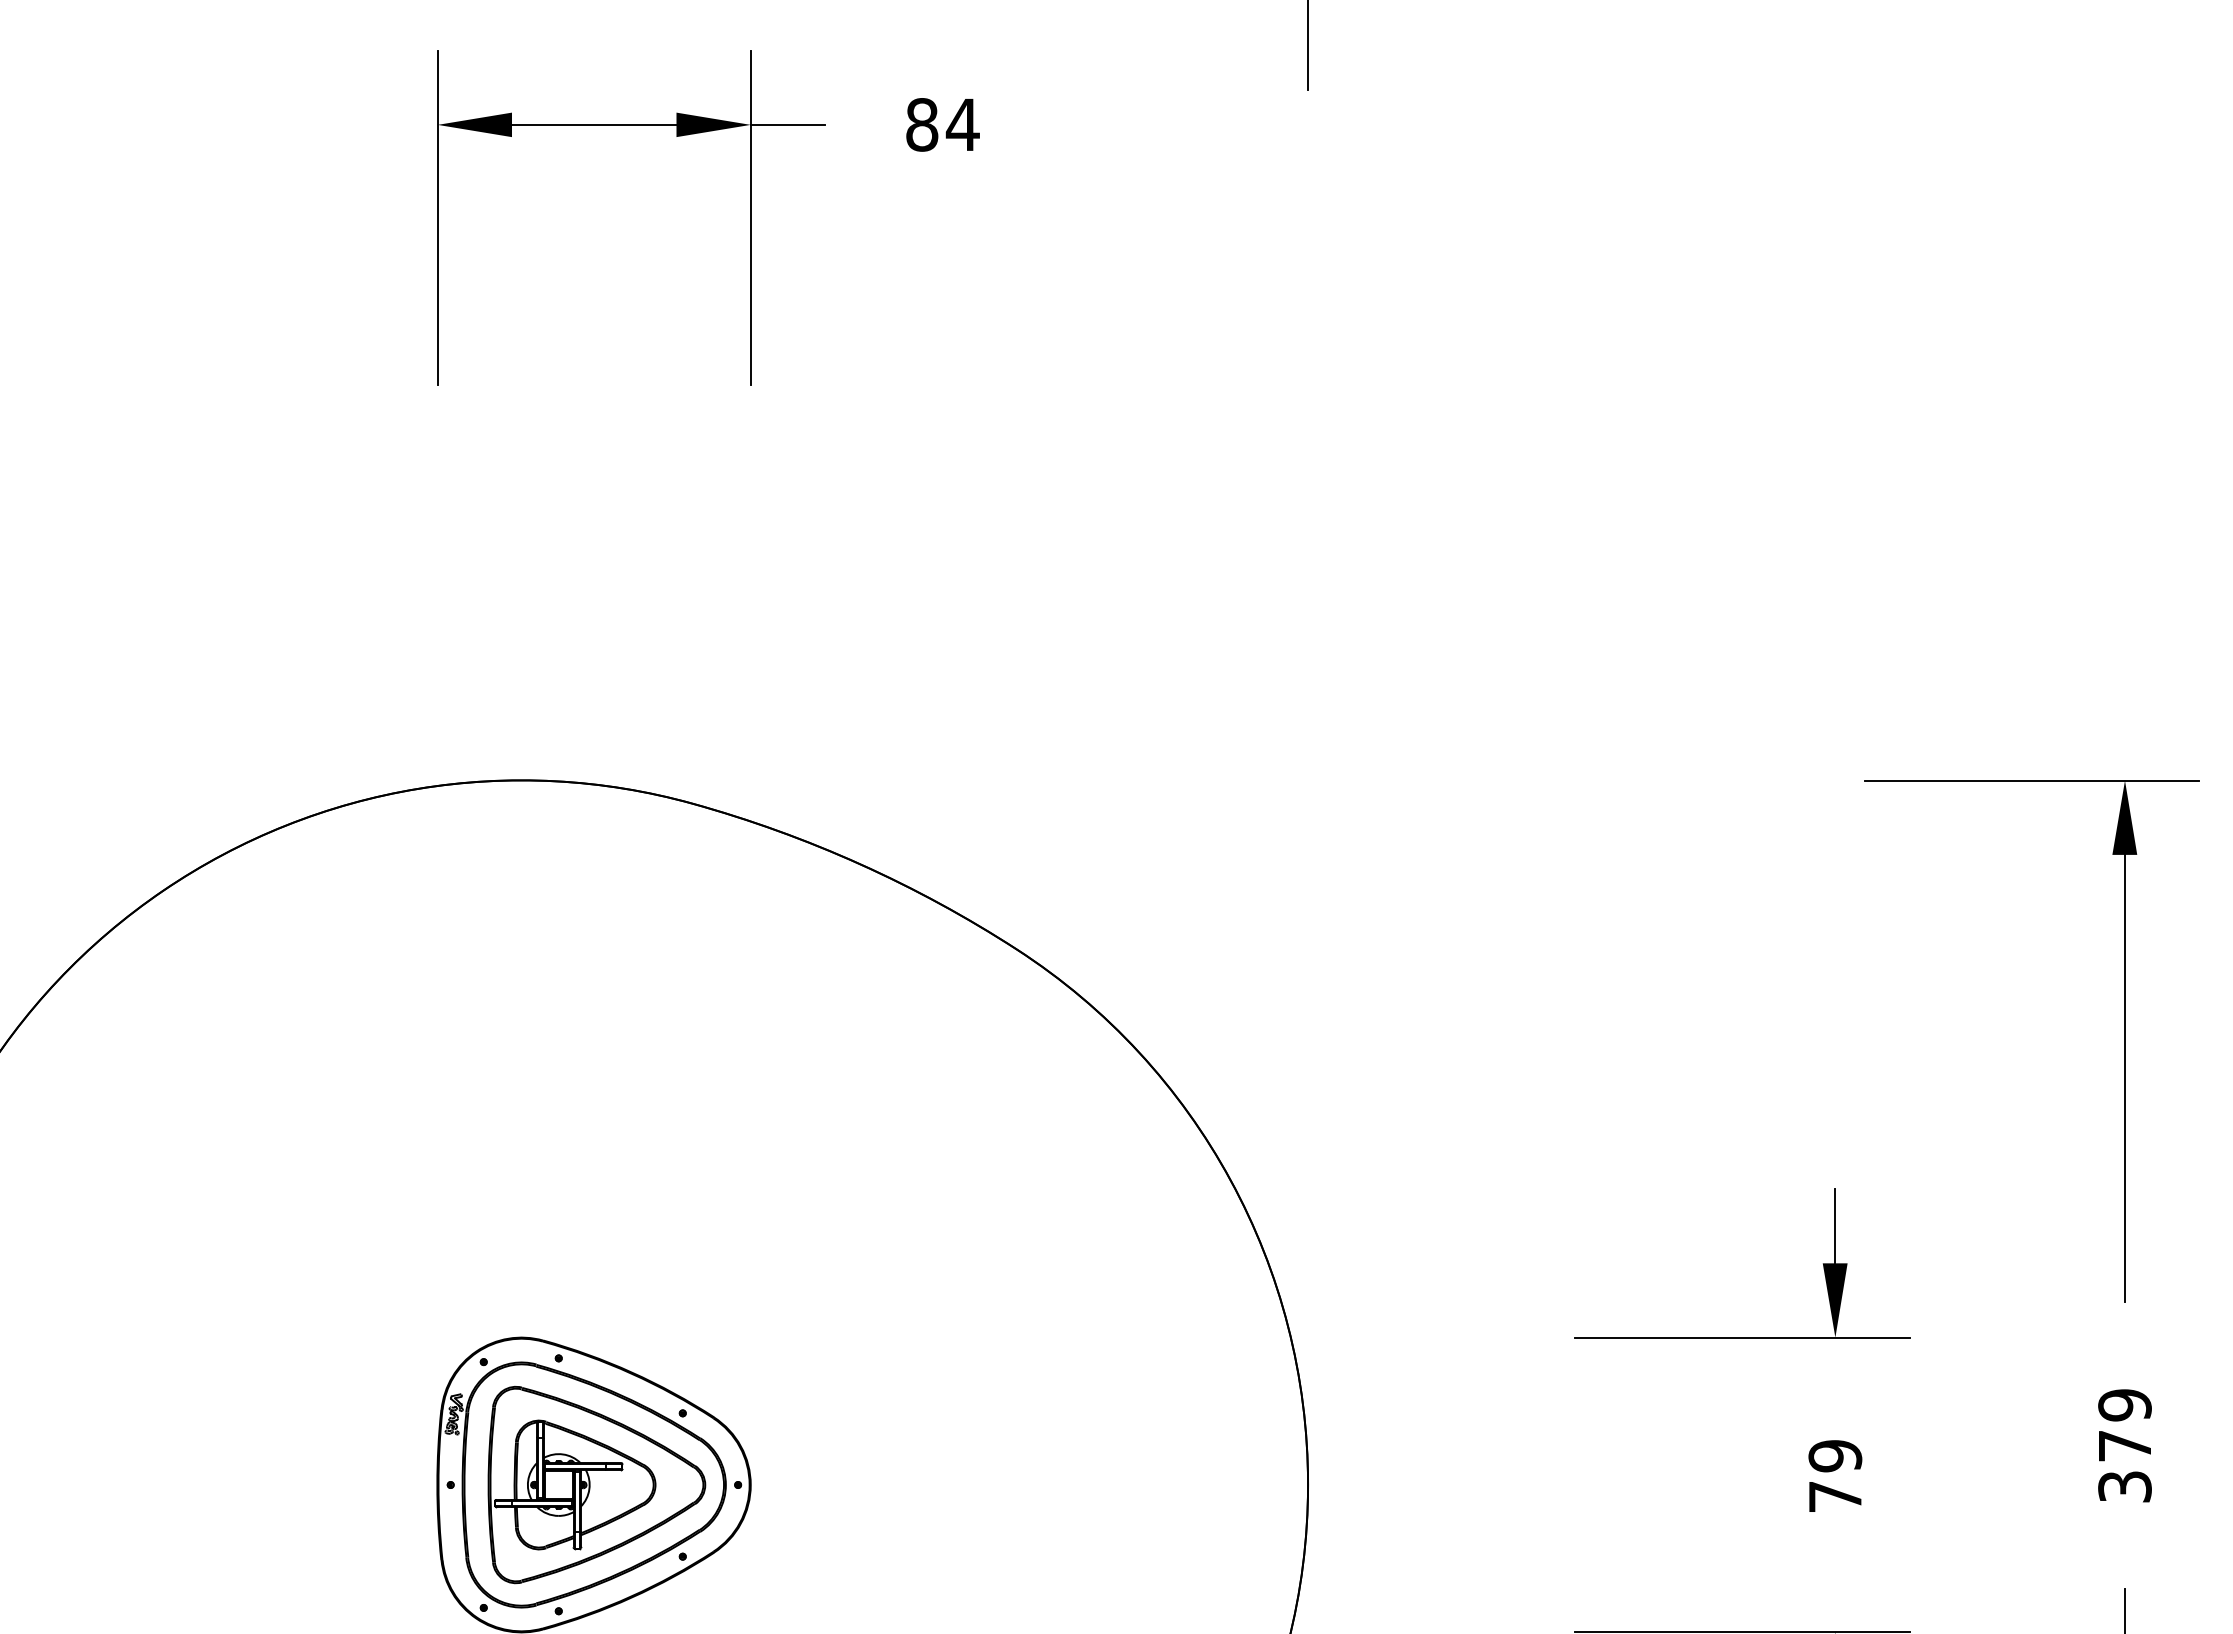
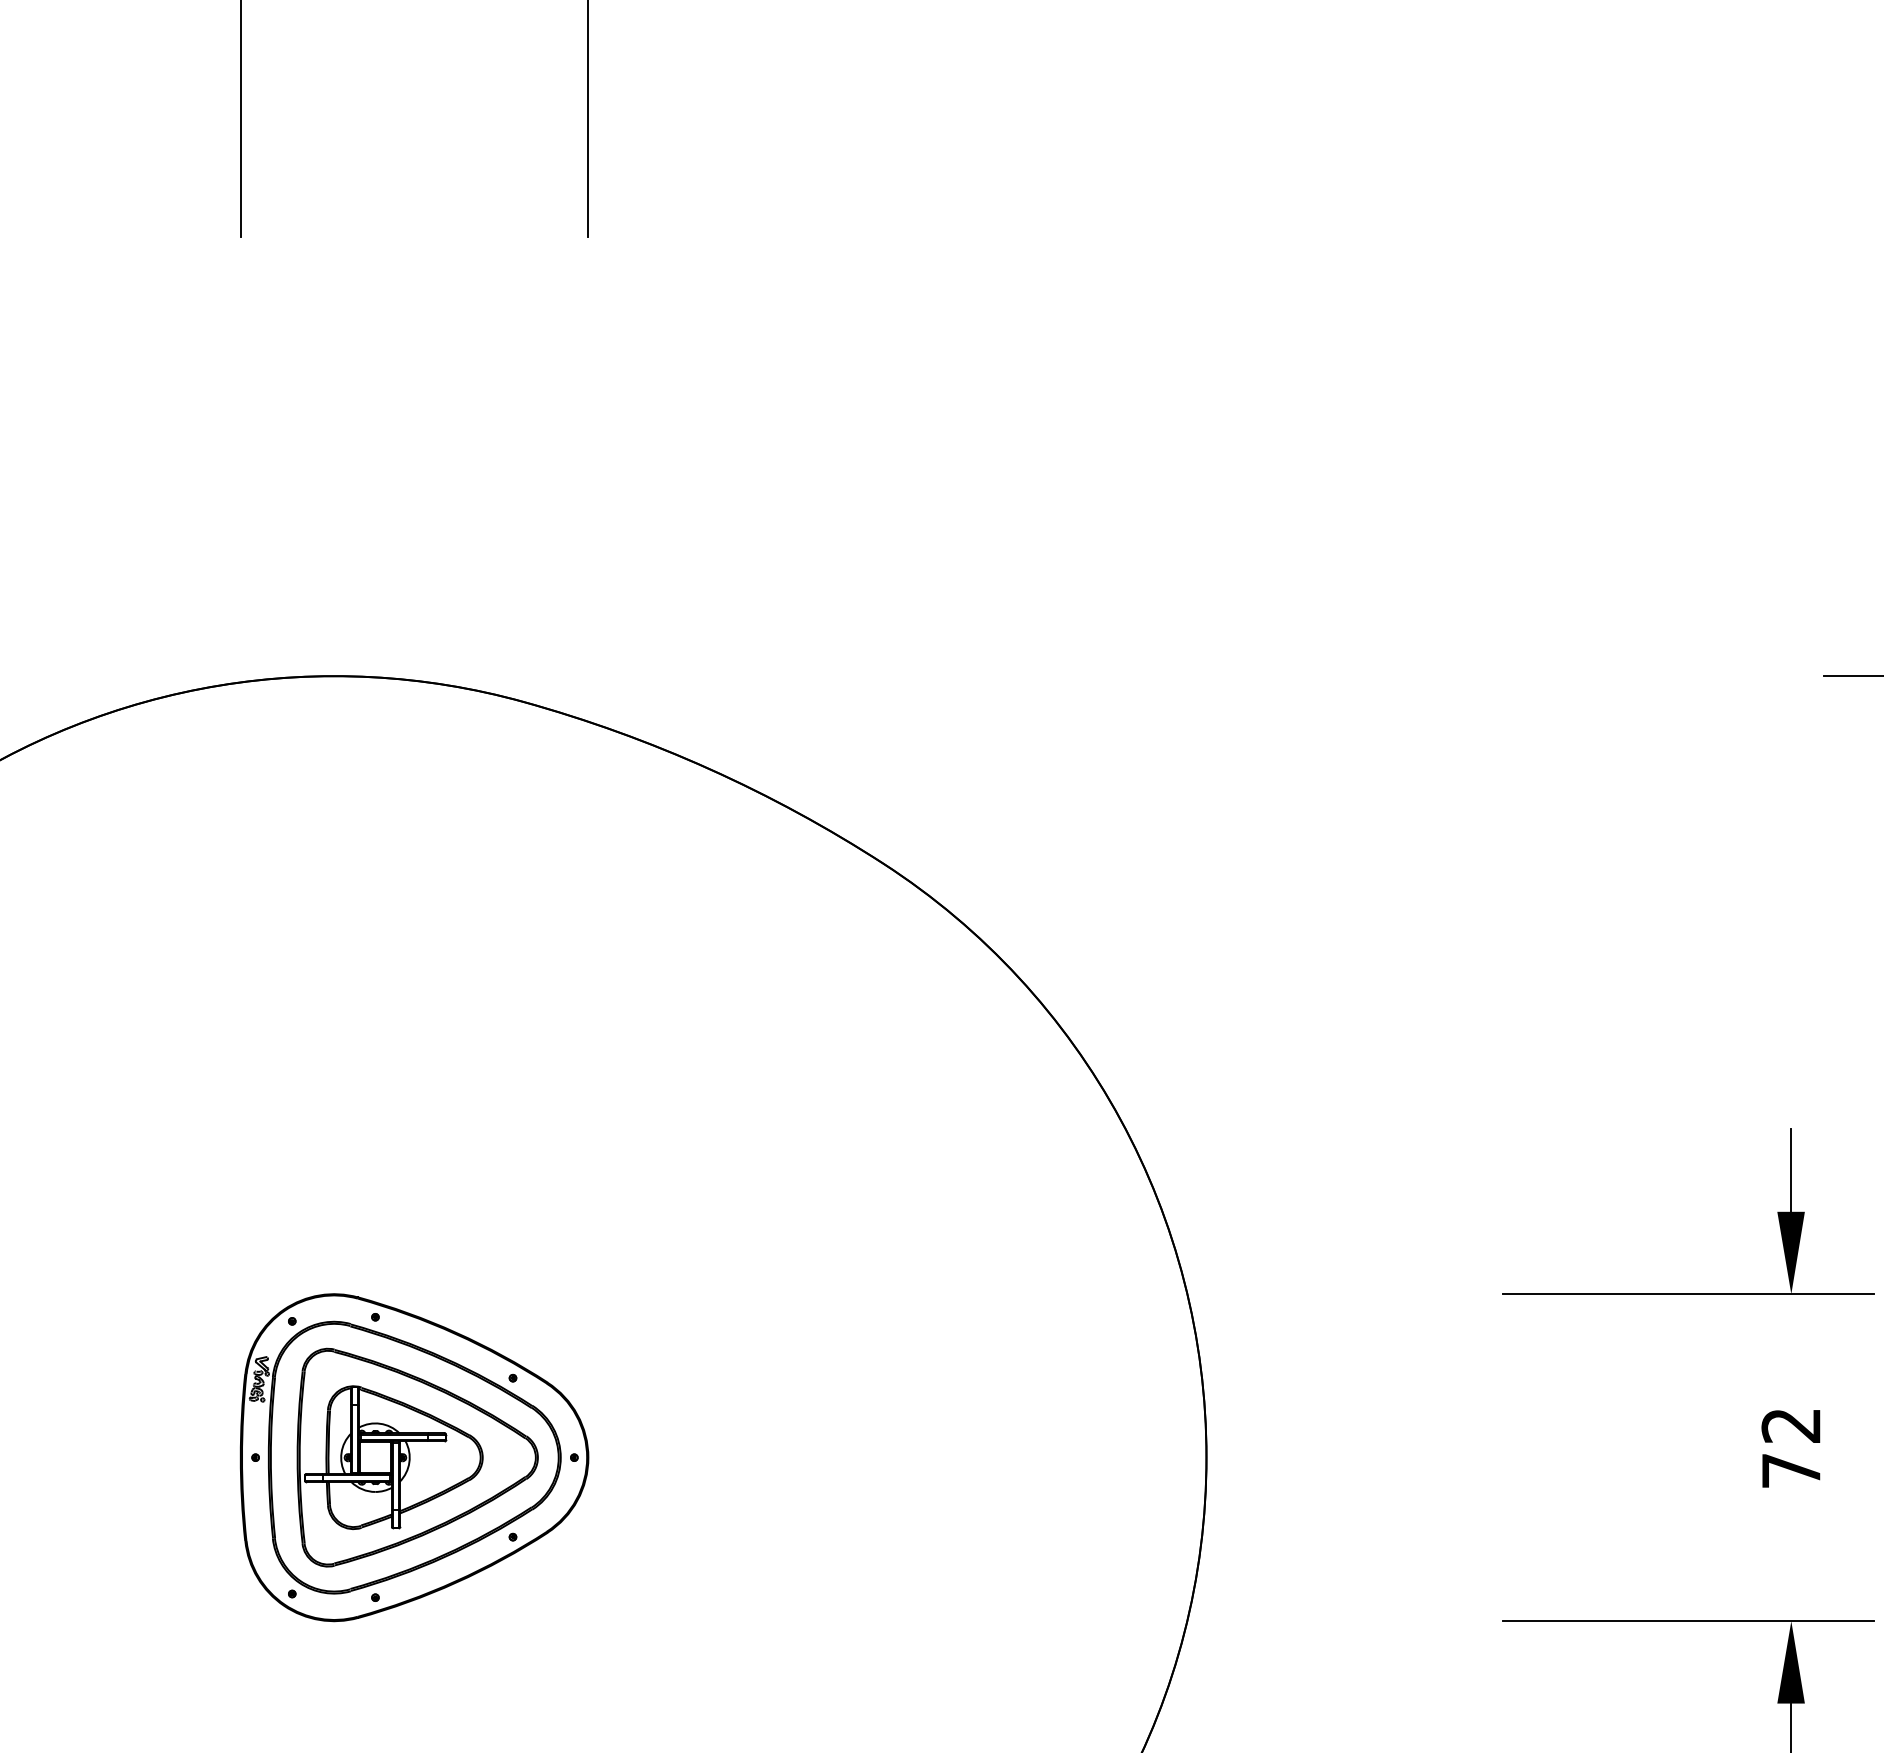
text: (1835, 1456) -> (1791, 1426), 79 -> 72

